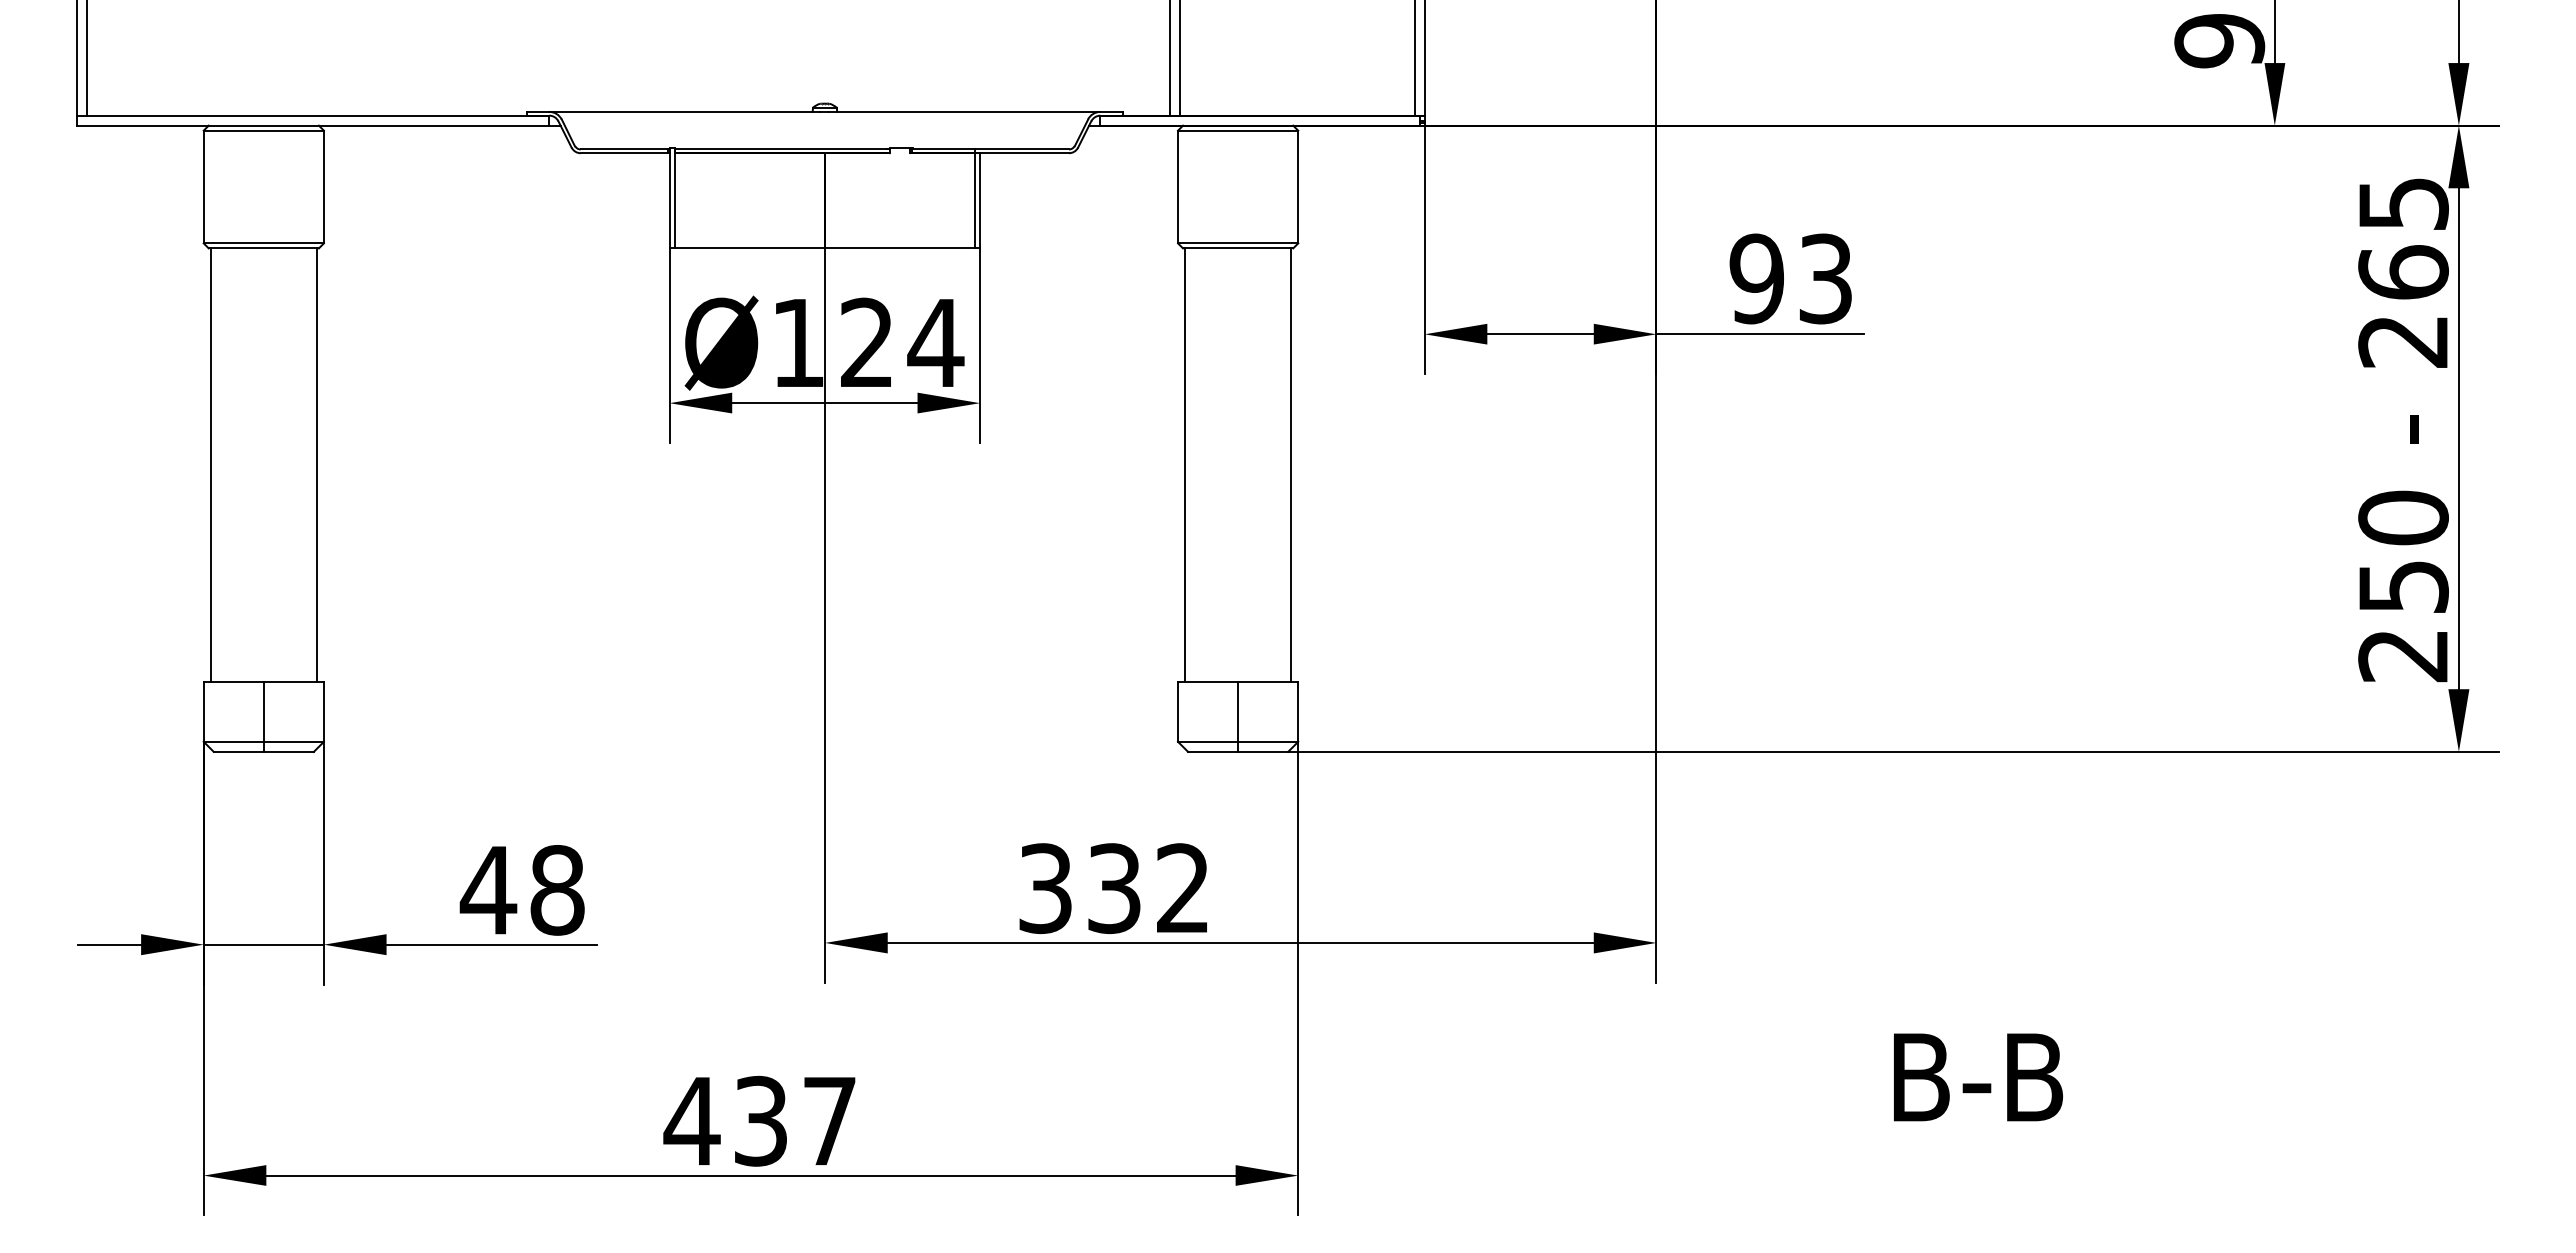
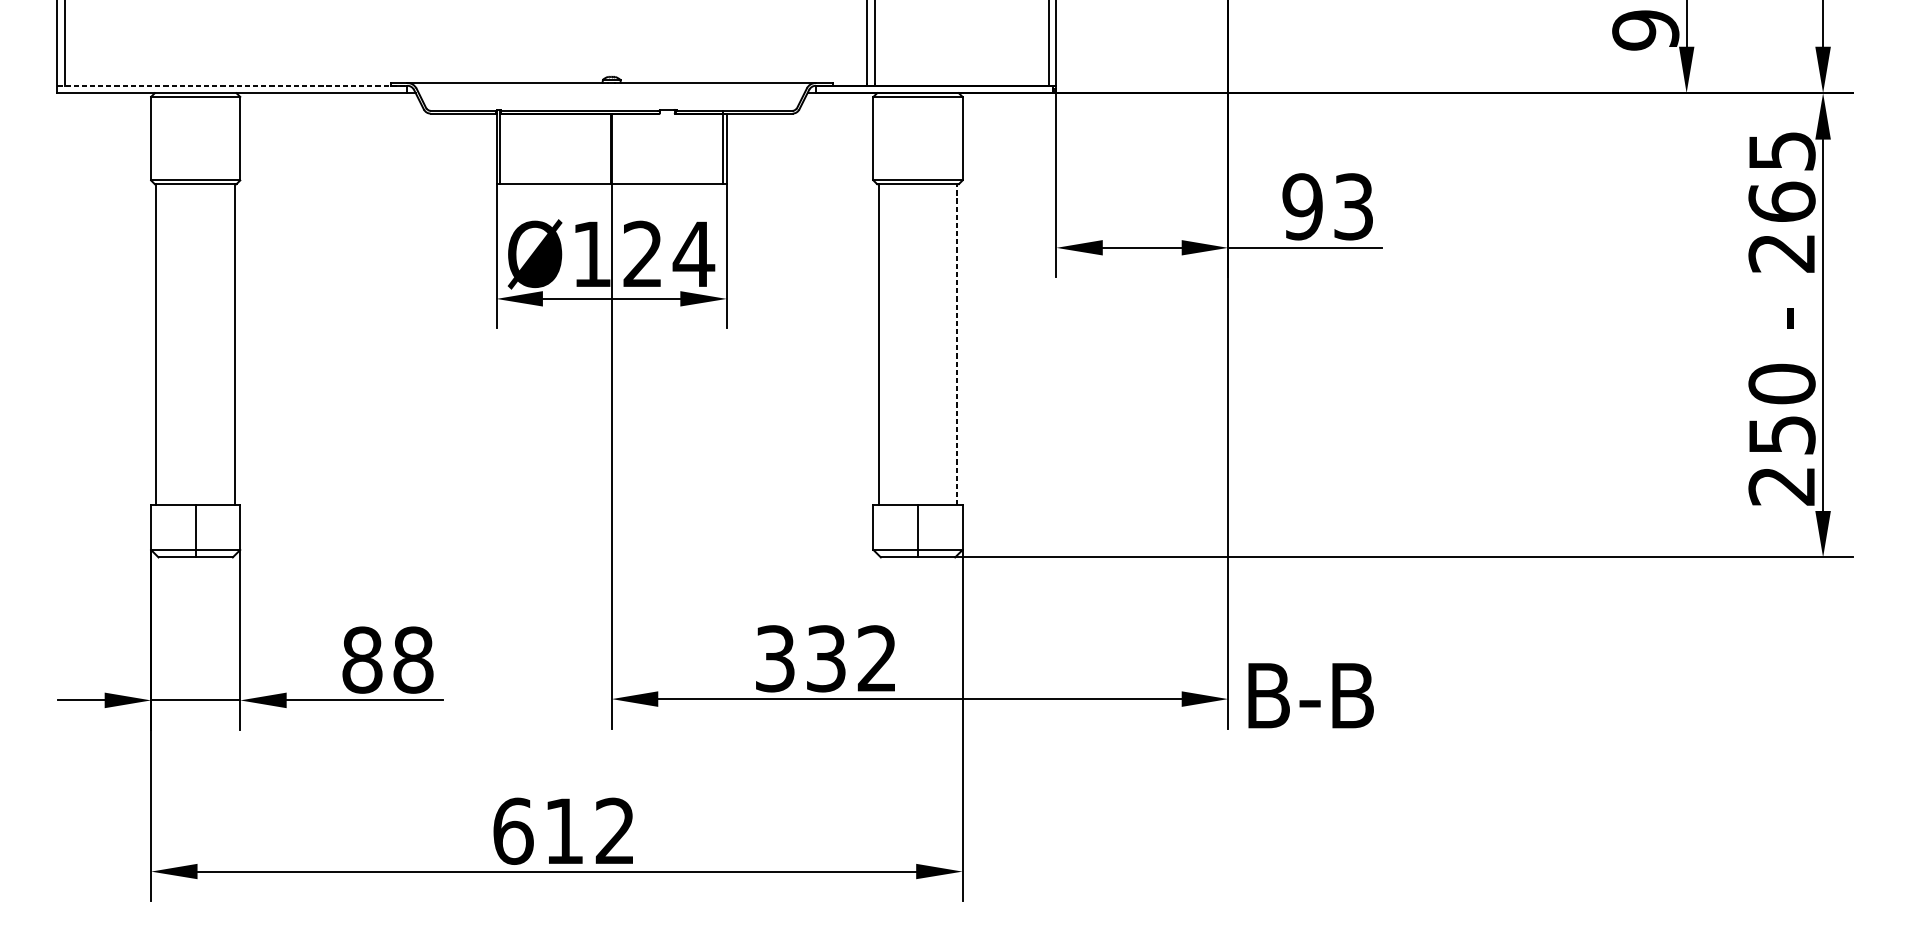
line: (313, 115) -> (232, 85), solid -> dashed
line: (1291, 465) -> (957, 345), solid -> dashed
text: (488, 890) -> (362, 660), 48 -> 88
text: (1978, 1077) -> (1311, 695), moved
text: (759, 1120) -> (563, 830), 437 -> 612

